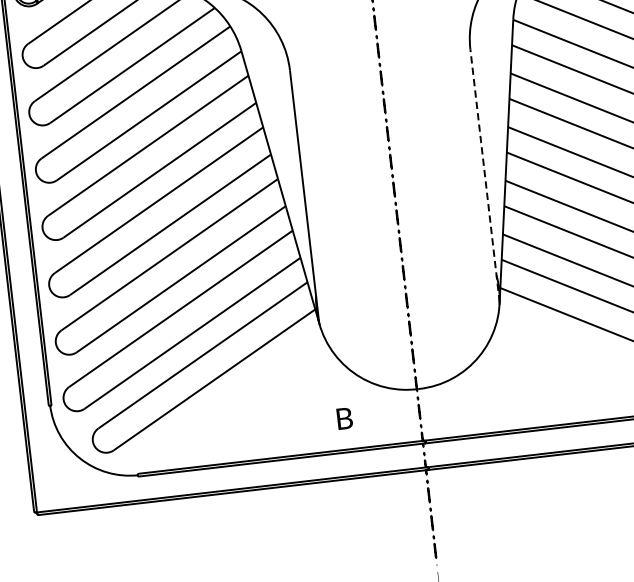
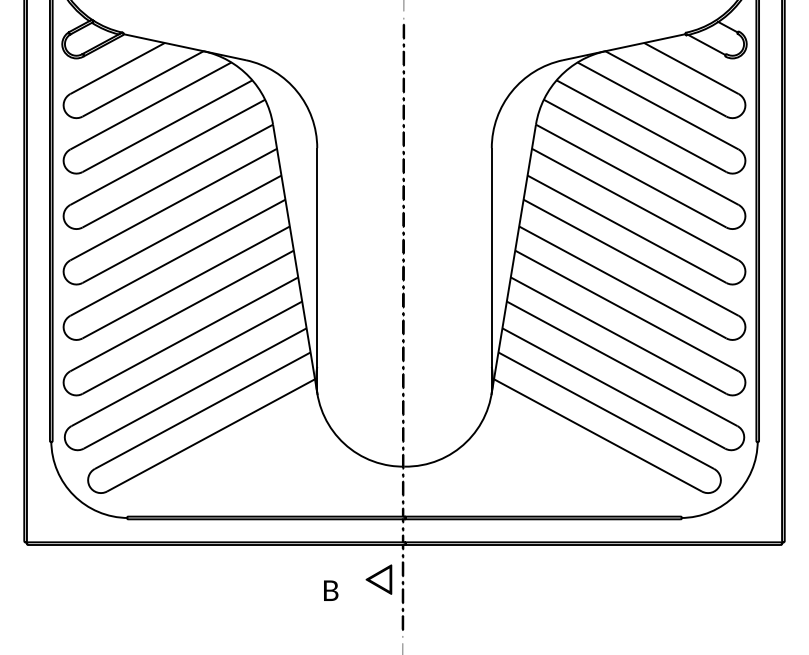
line: (484, 174) -> (491, 269), dashed -> solid
text: (345, 418) -> (331, 590), moved
part: (404, 508) -> (378, 579), added

